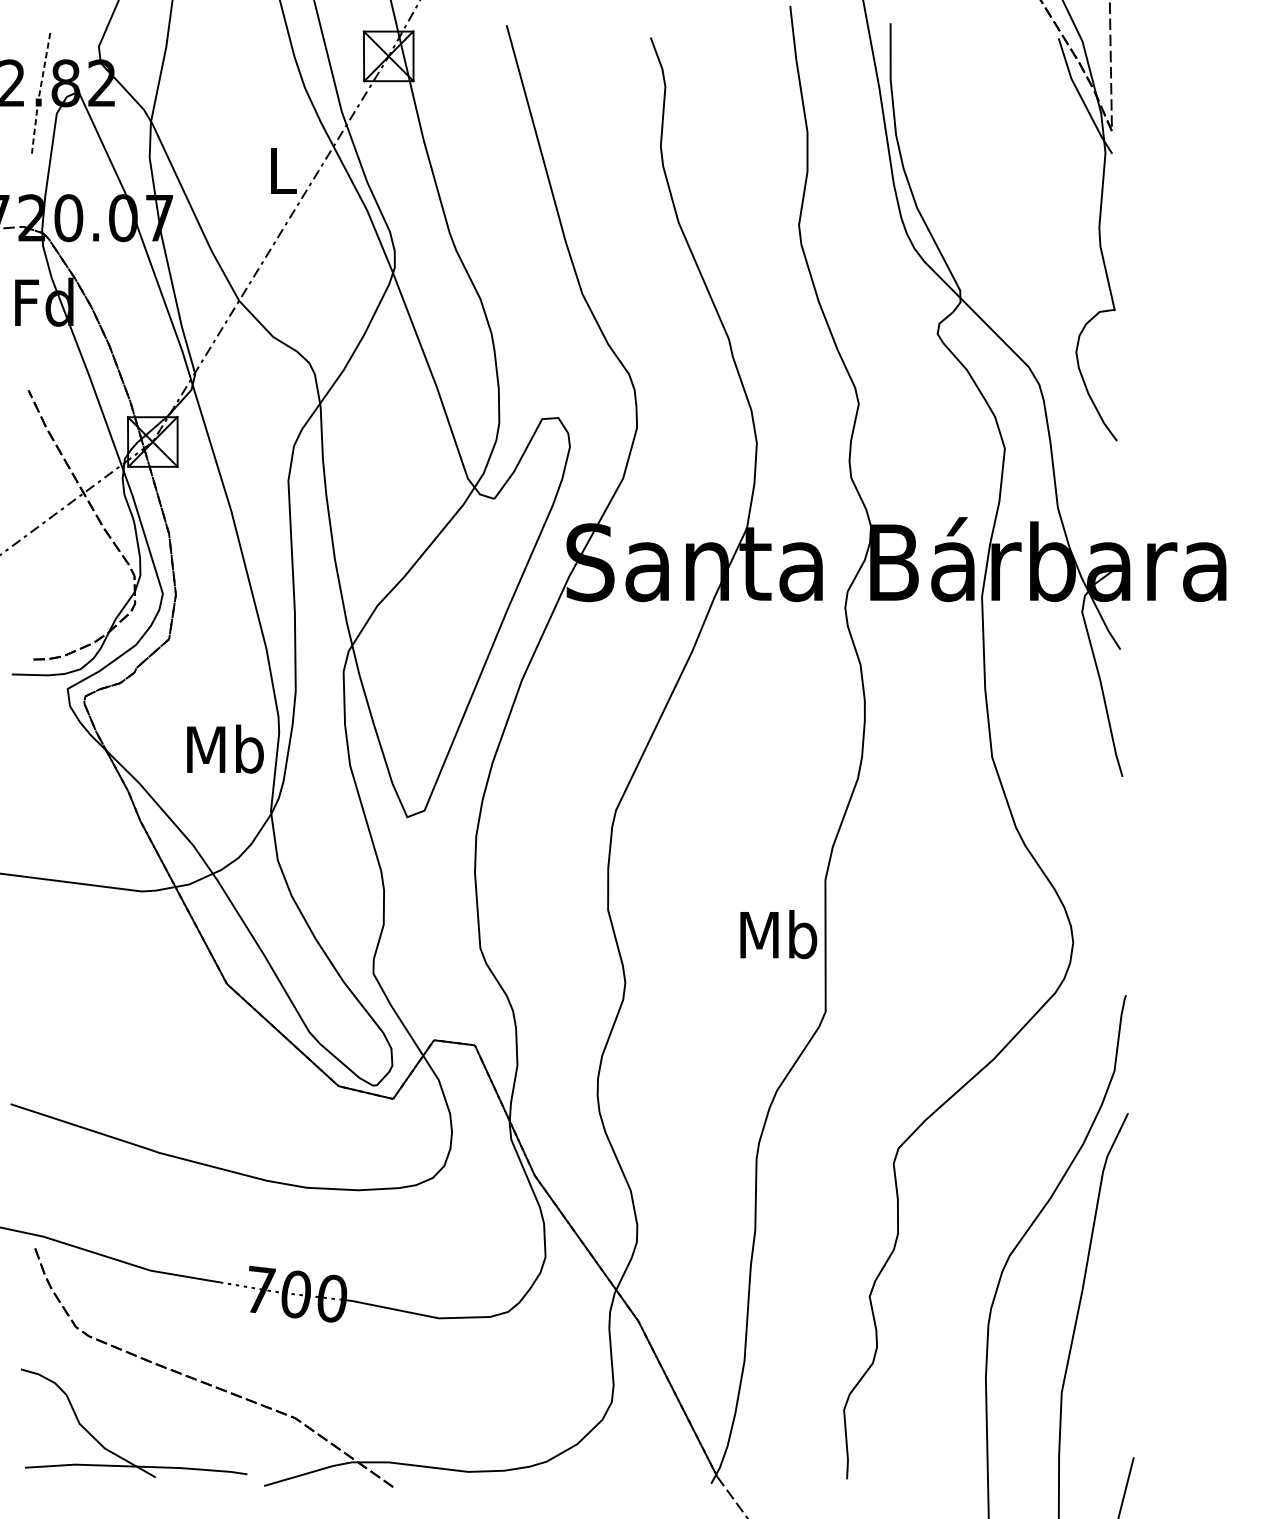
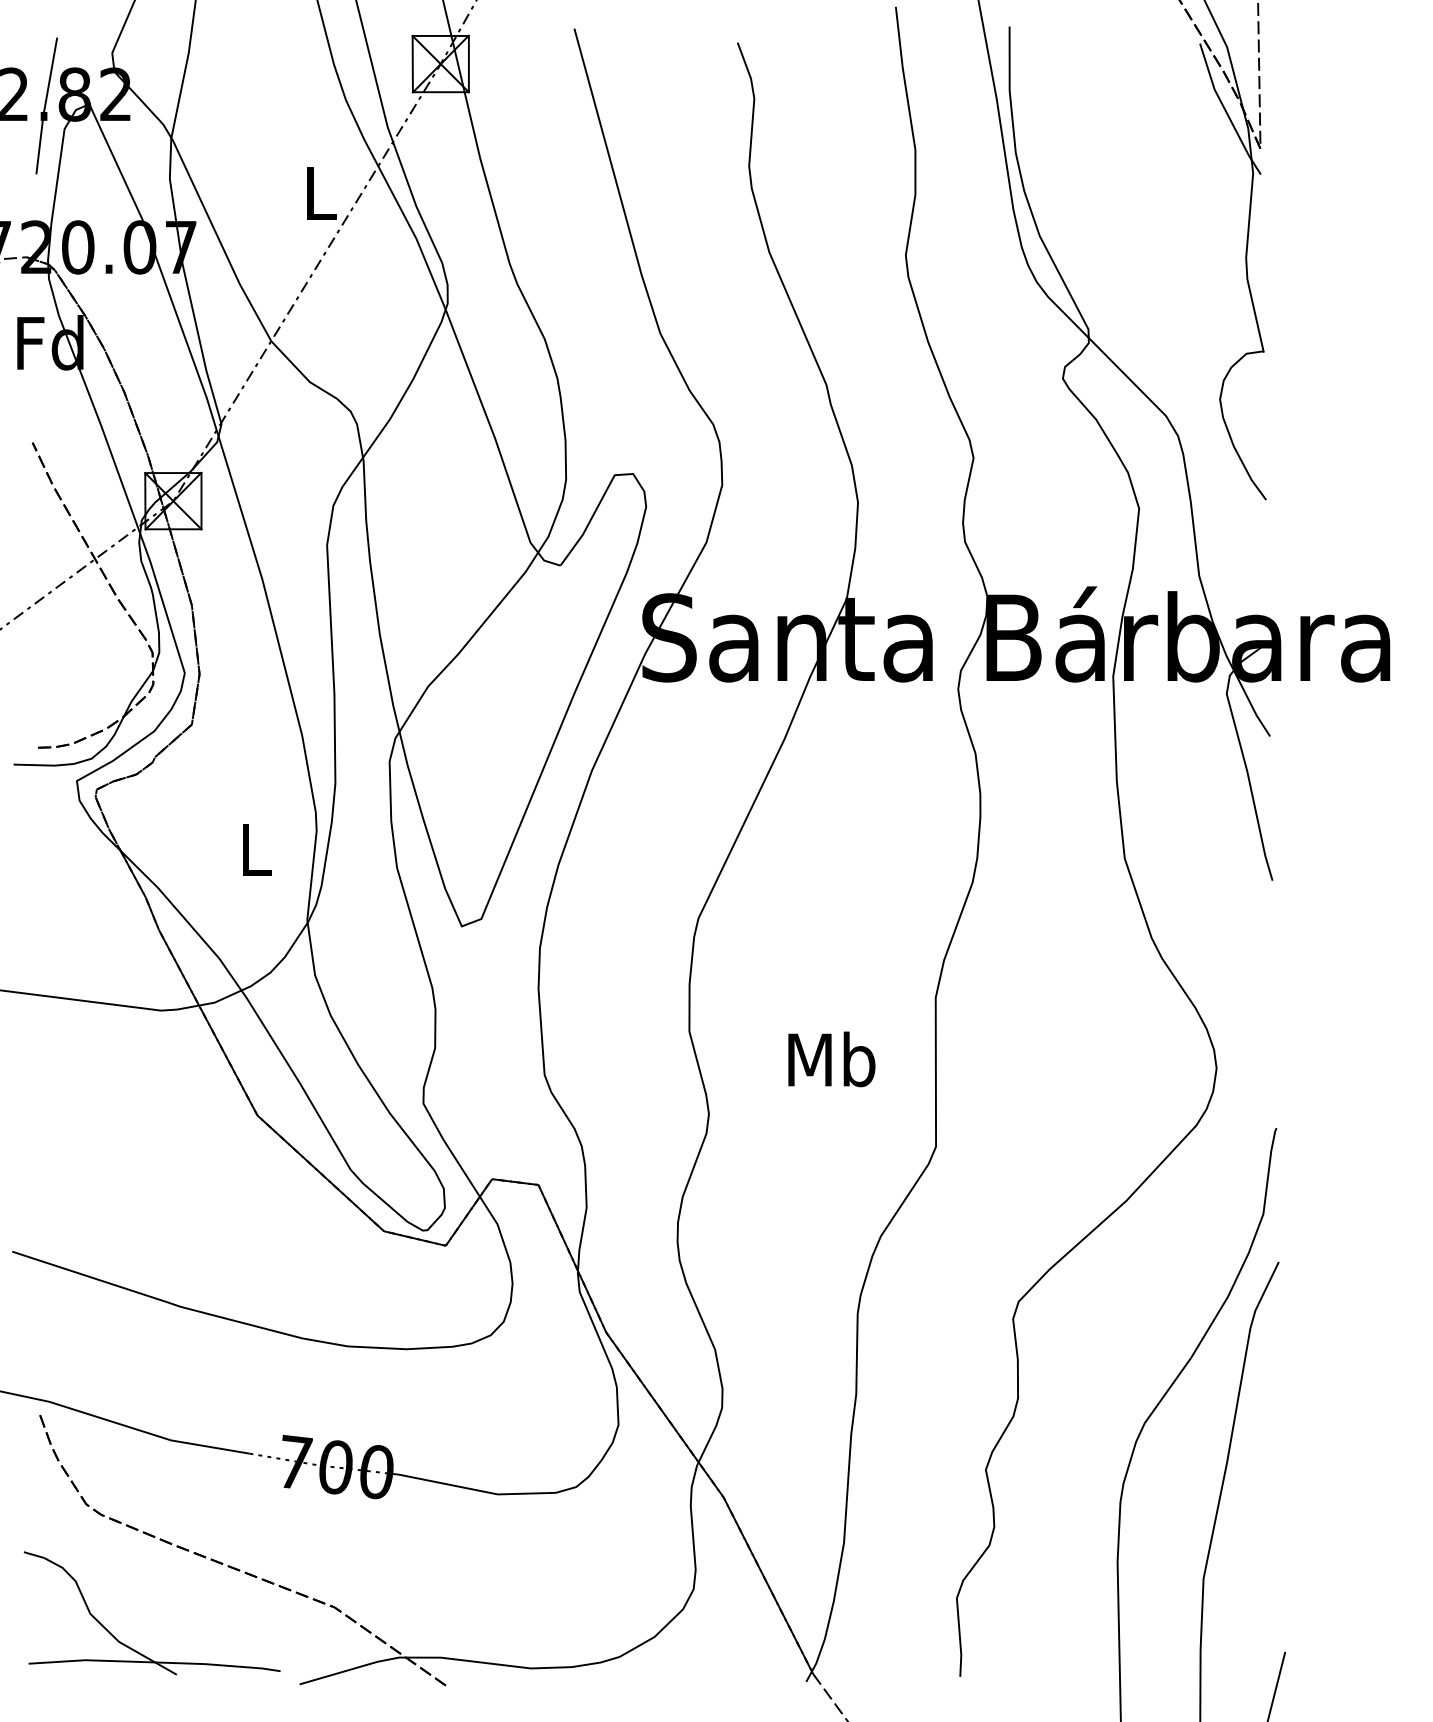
line: (39, 93) -> (45, 106), dashed -> solid
text: (225, 749) -> (255, 849), Mb -> L
text: (778, 934) -> (831, 1059), moved

